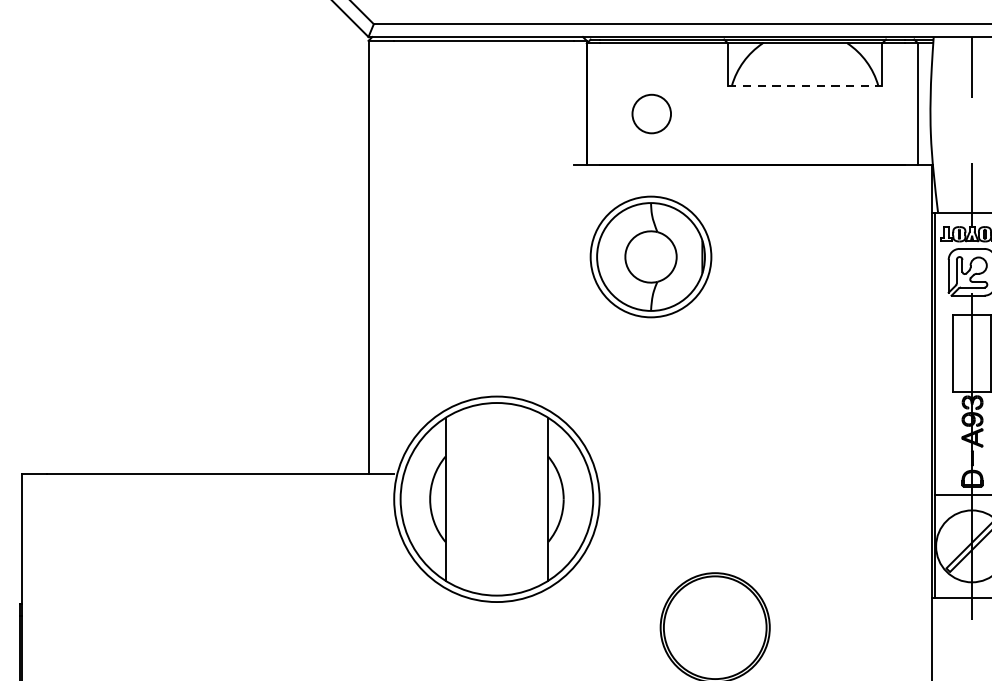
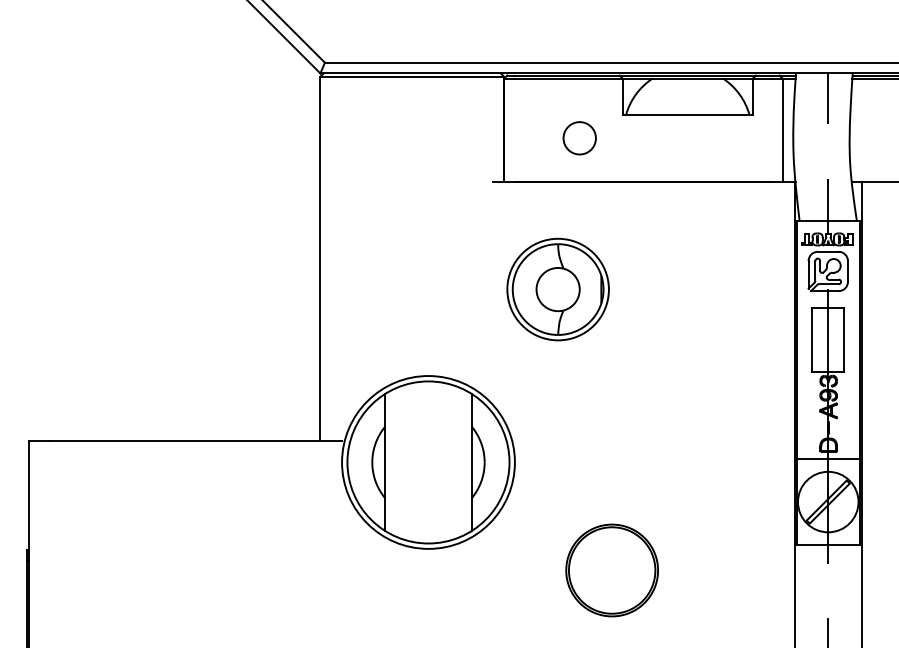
line: (804, 85) -> (687, 114), dashed -> solid
circle: (651, 114) -> (579, 138), moved
part: (650, 256) -> (557, 289), moved

